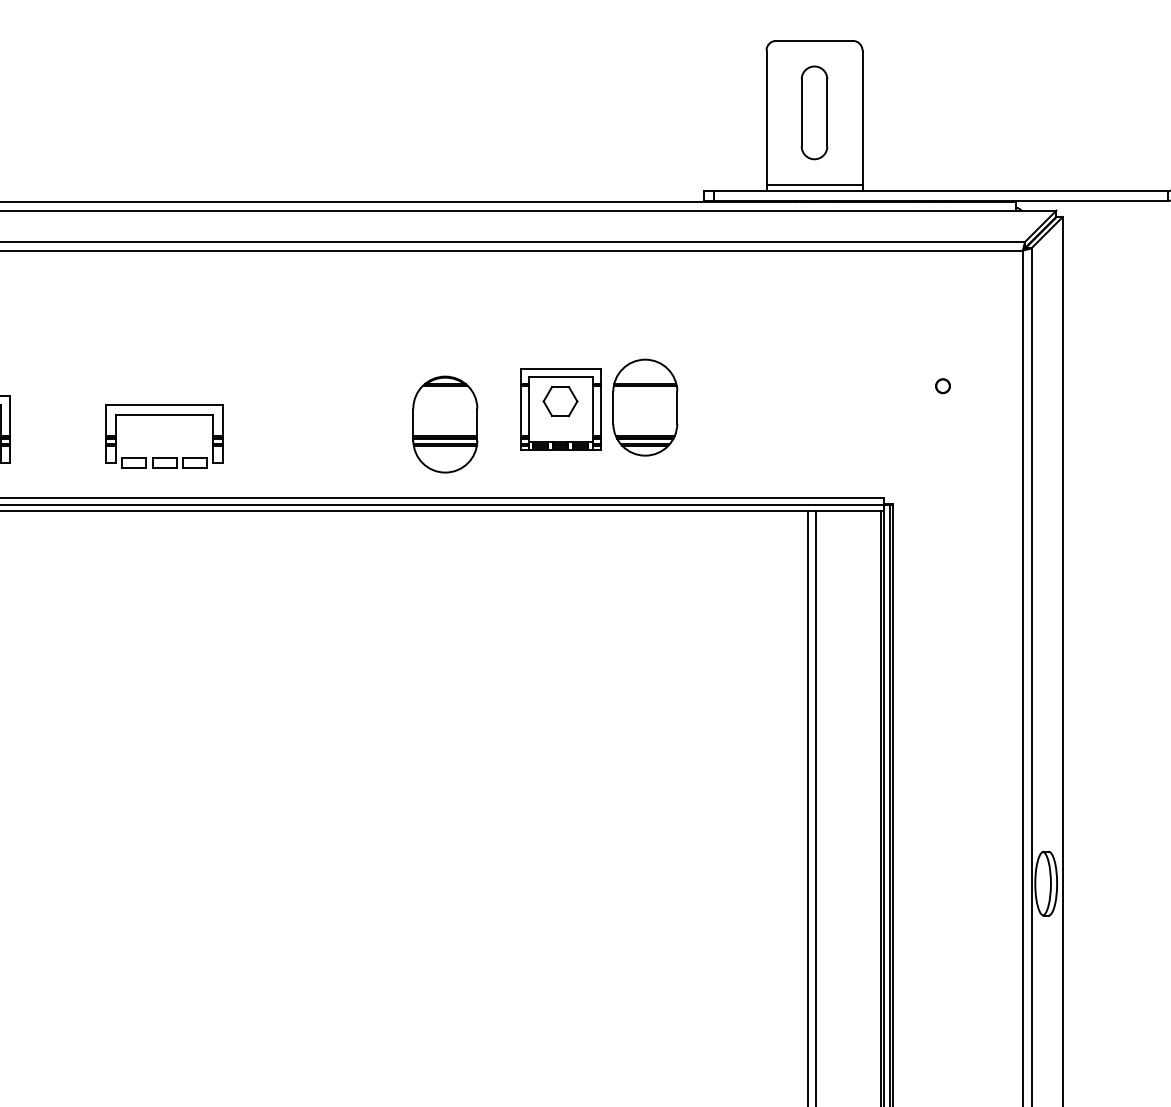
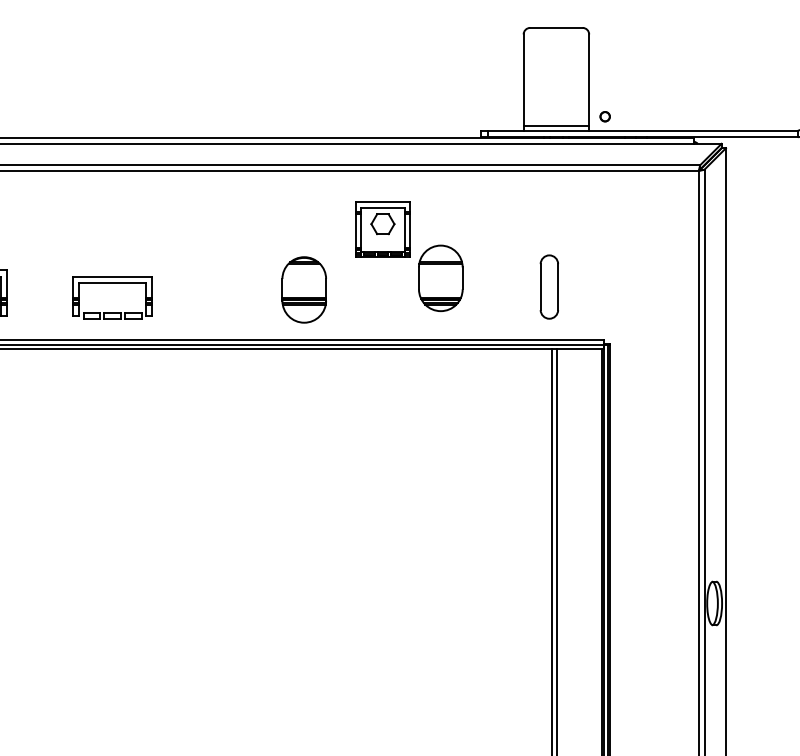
part: (813, 112) -> (548, 286), moved
circle: (942, 385) -> (604, 116), moved
part: (559, 409) -> (382, 229), moved

